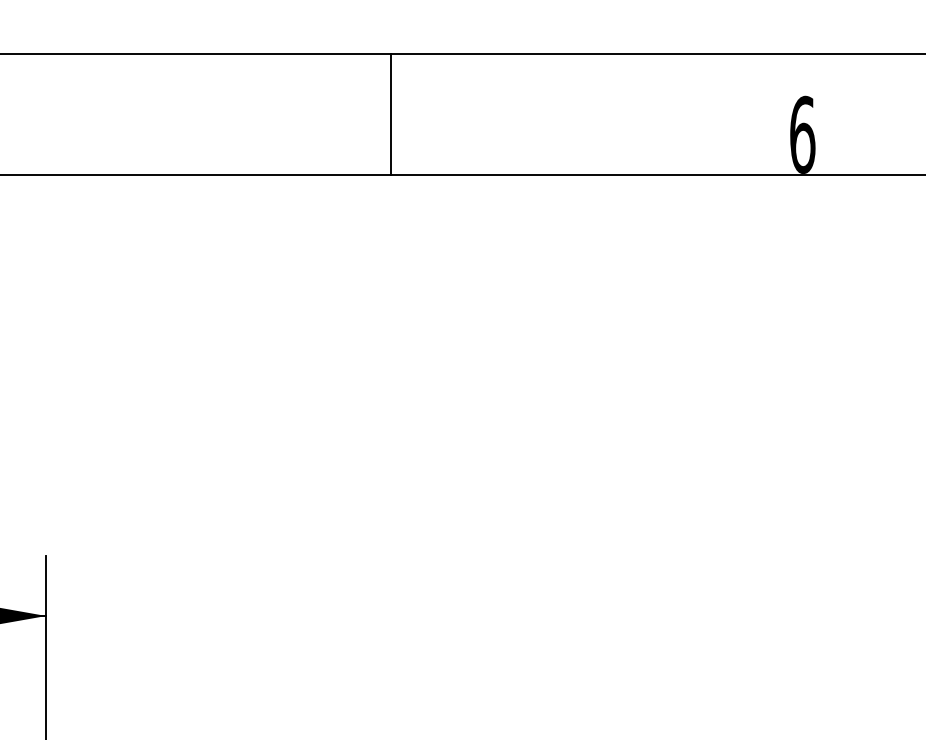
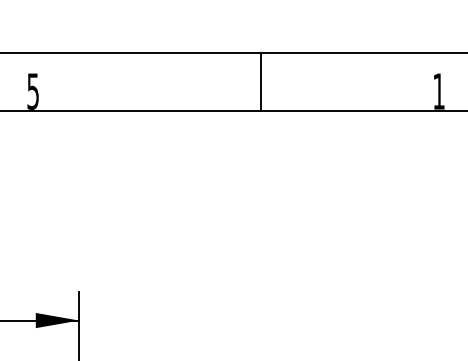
line: (389, 113) -> (260, 81), moved
text: (803, 134) -> (439, 91), 6 -> 1

